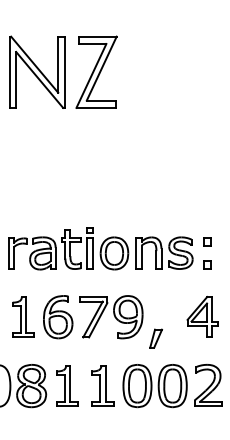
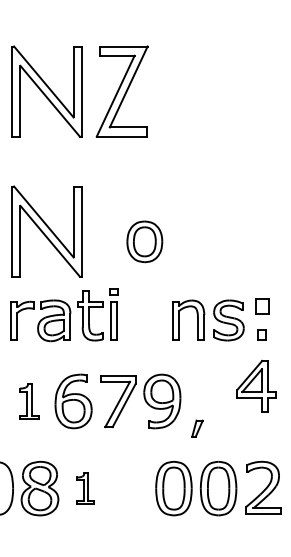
part: (36, 182) -> (46, 231), added
part: (206, 242) -> (261, 306), size x1.6
part: (114, 253) -> (144, 241), moved
part: (202, 316) -> (256, 385), moved
part: (23, 317) -> (29, 401), size x0.7
part: (156, 338) -> (197, 428), size x0.7
part: (67, 385) -> (85, 488), size x0.6
part: (103, 385) -> (130, 488), removed

